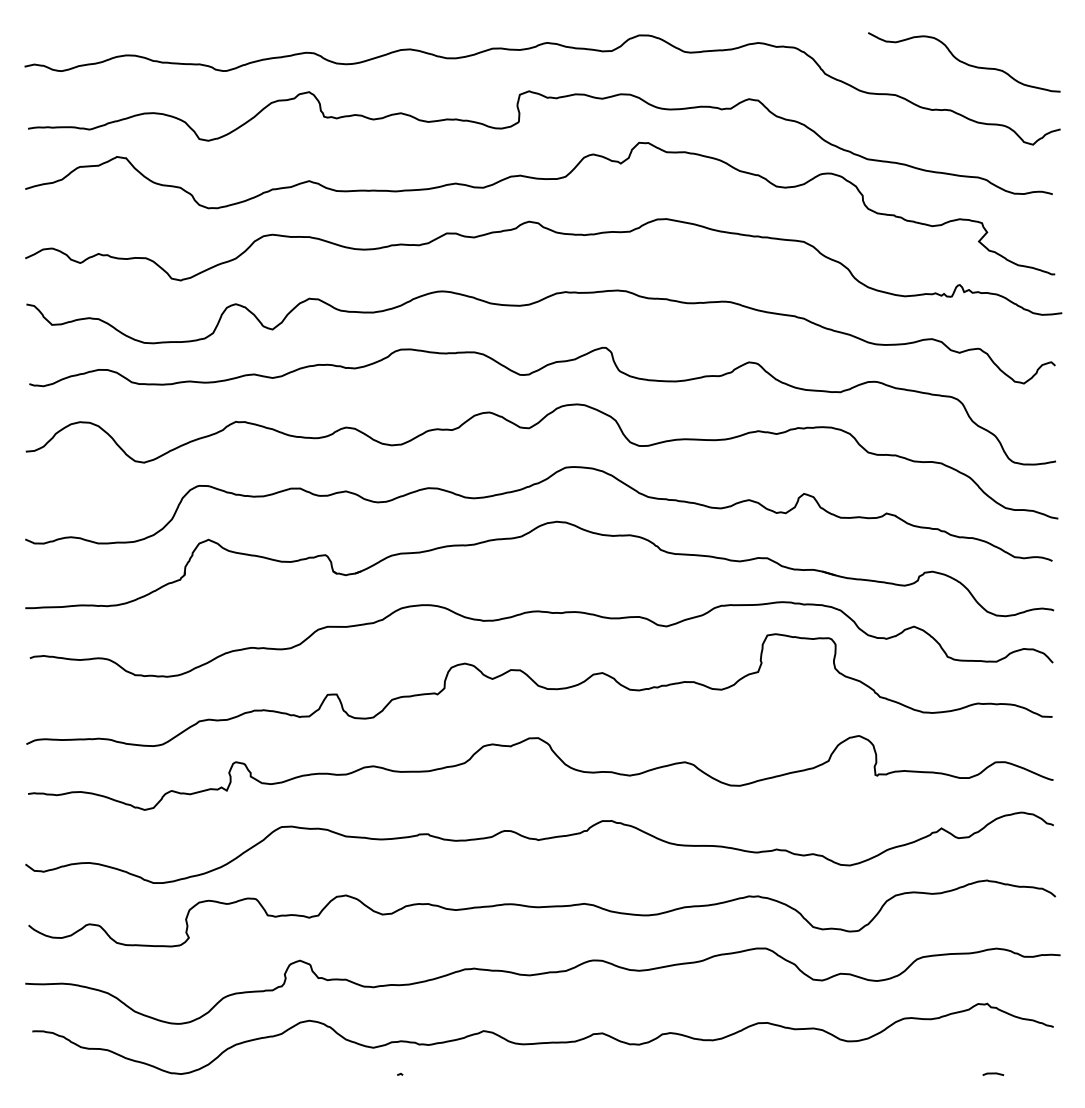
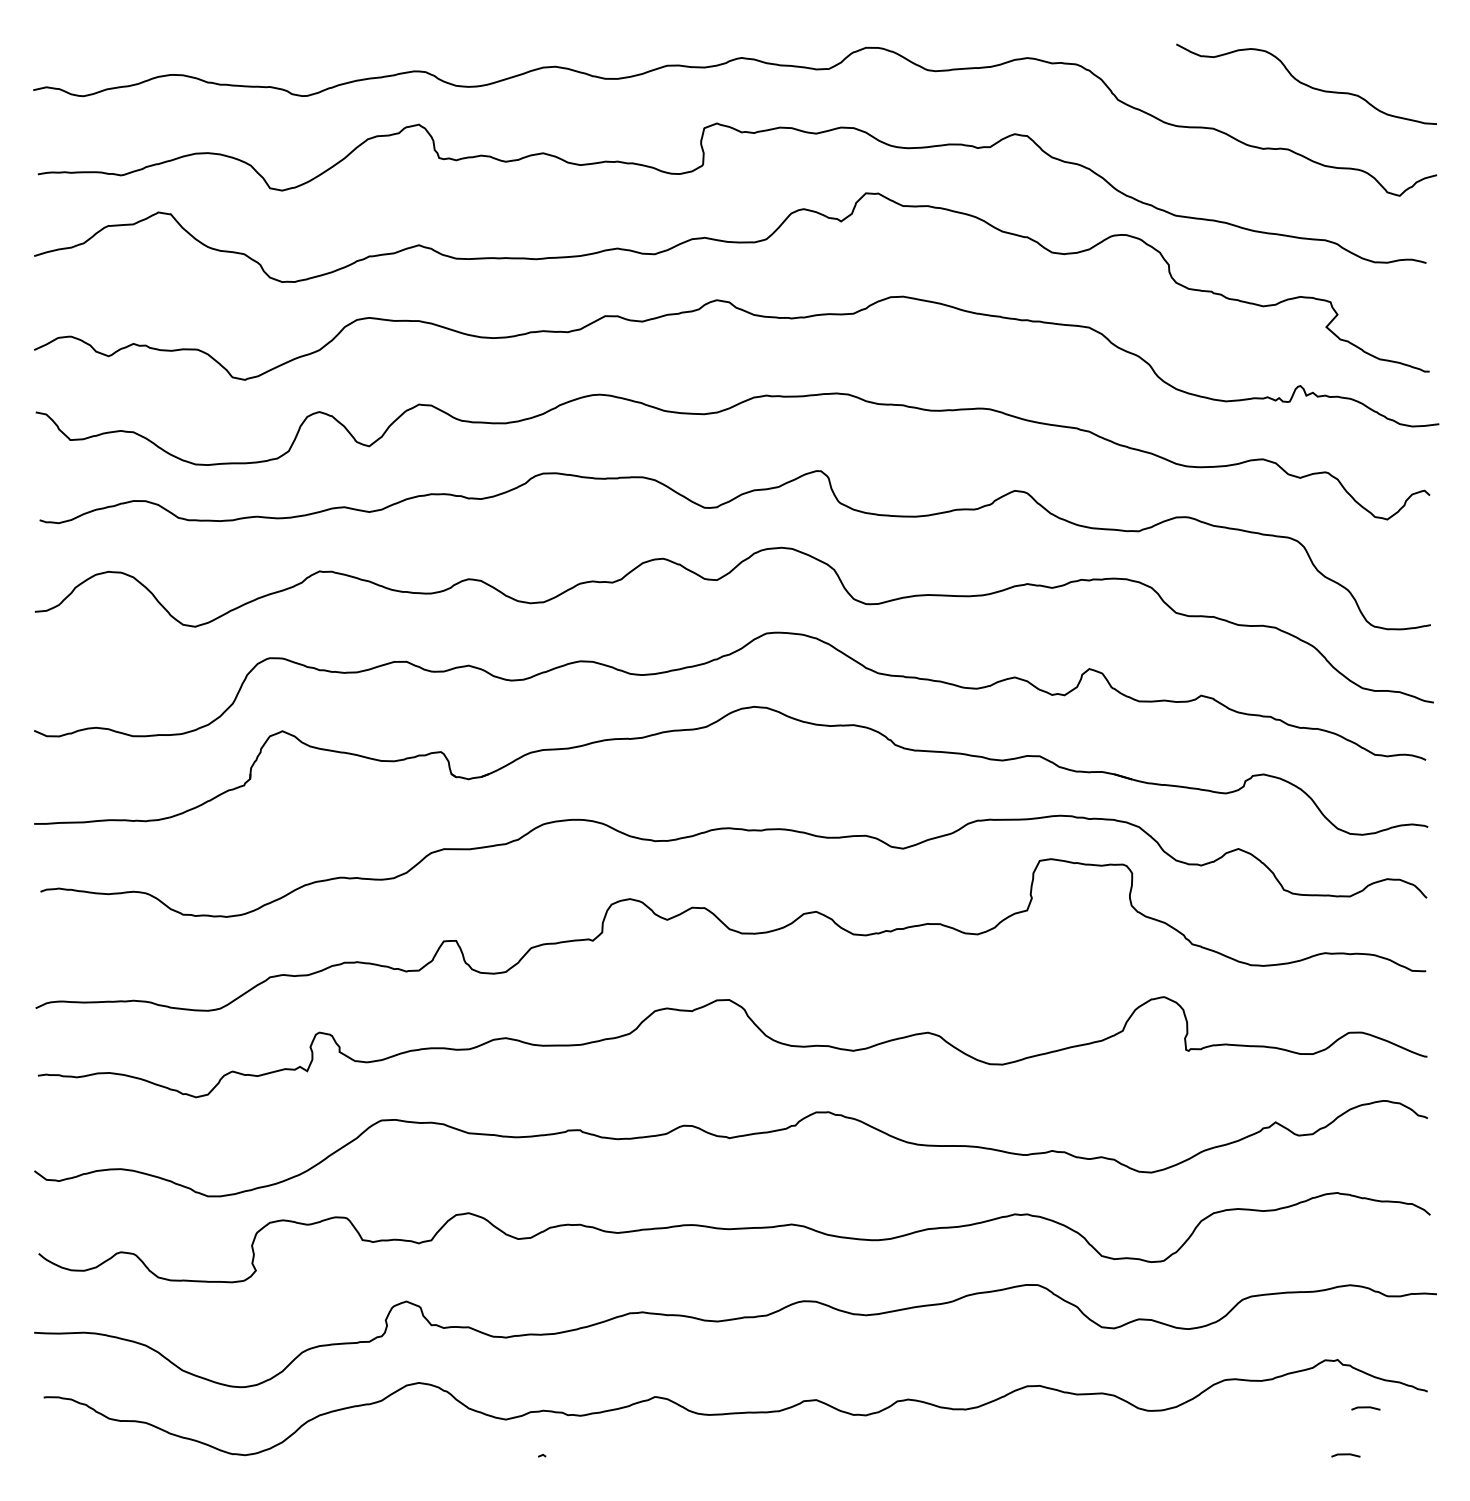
line: (1007, 1039) -> (1365, 1408), added

